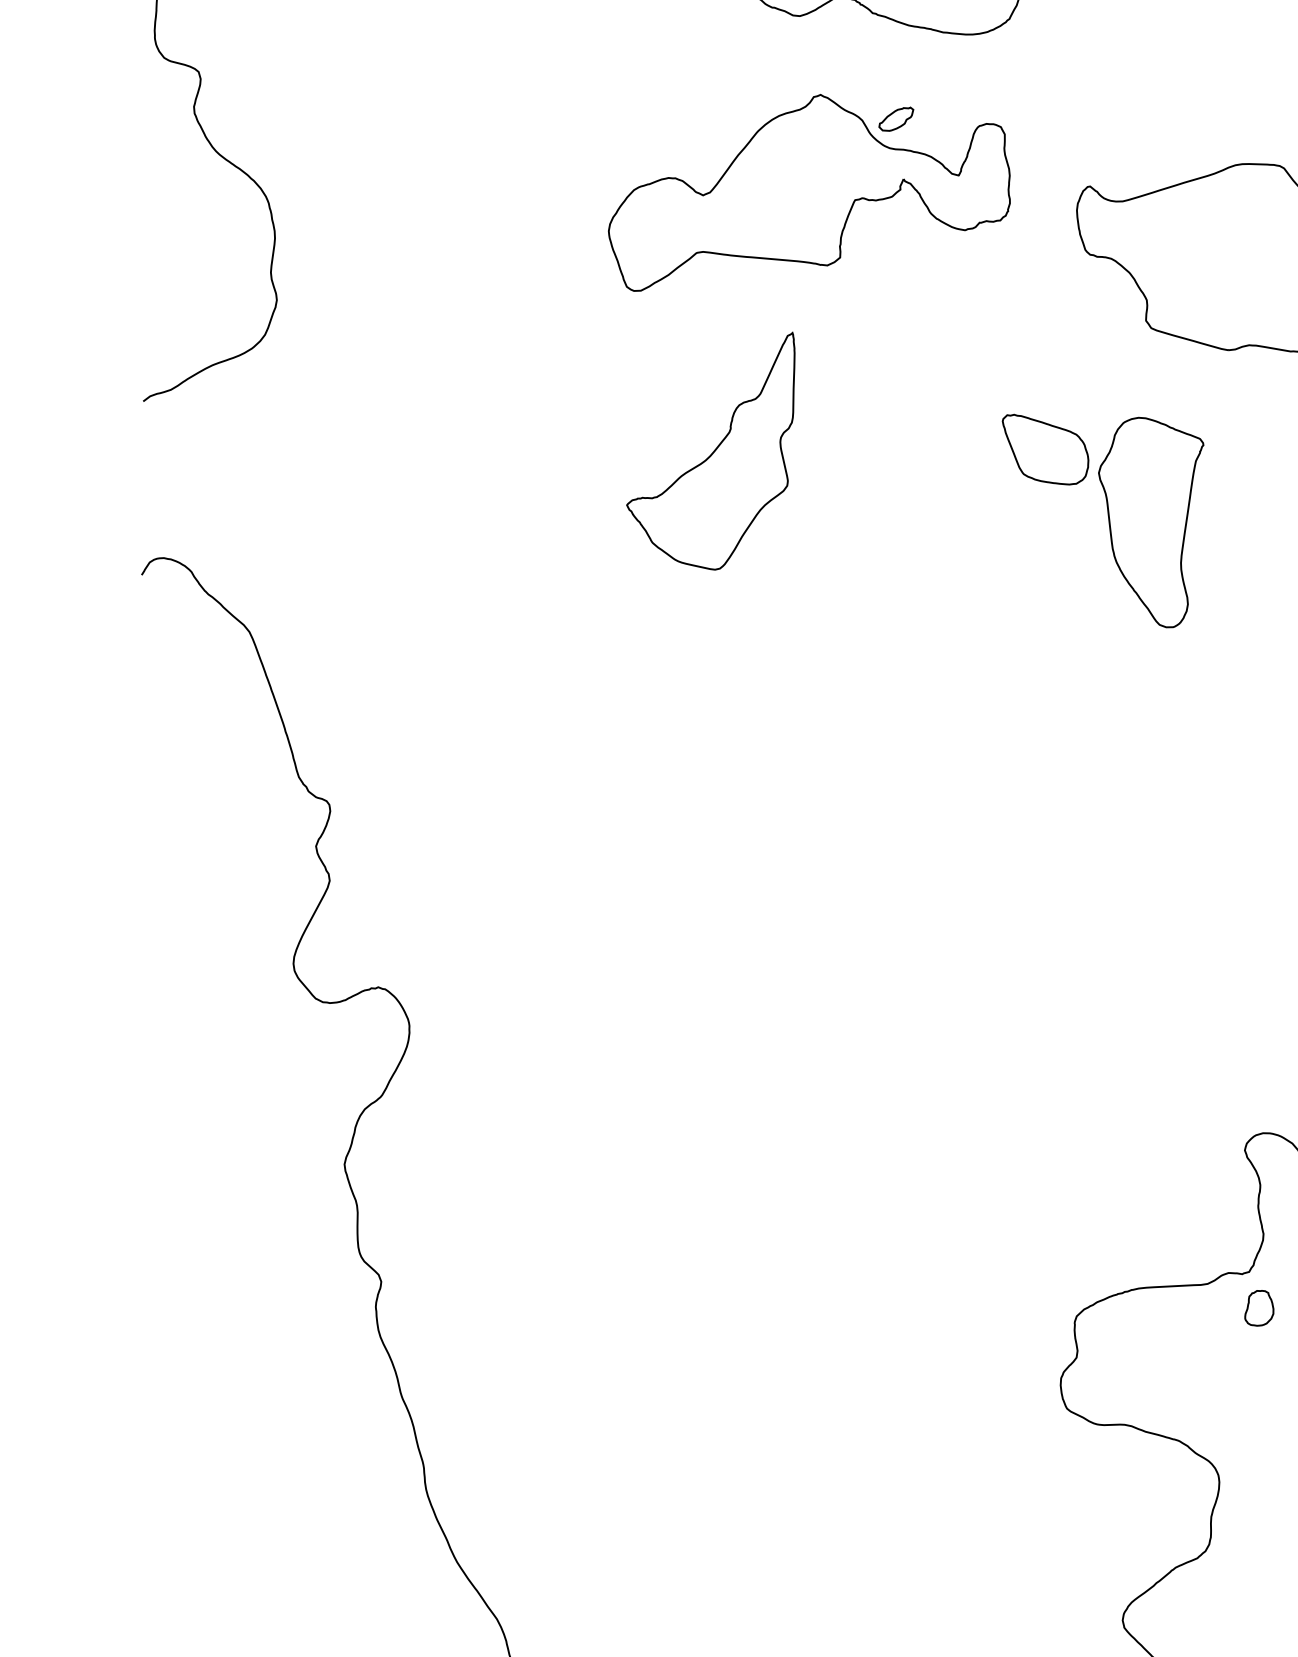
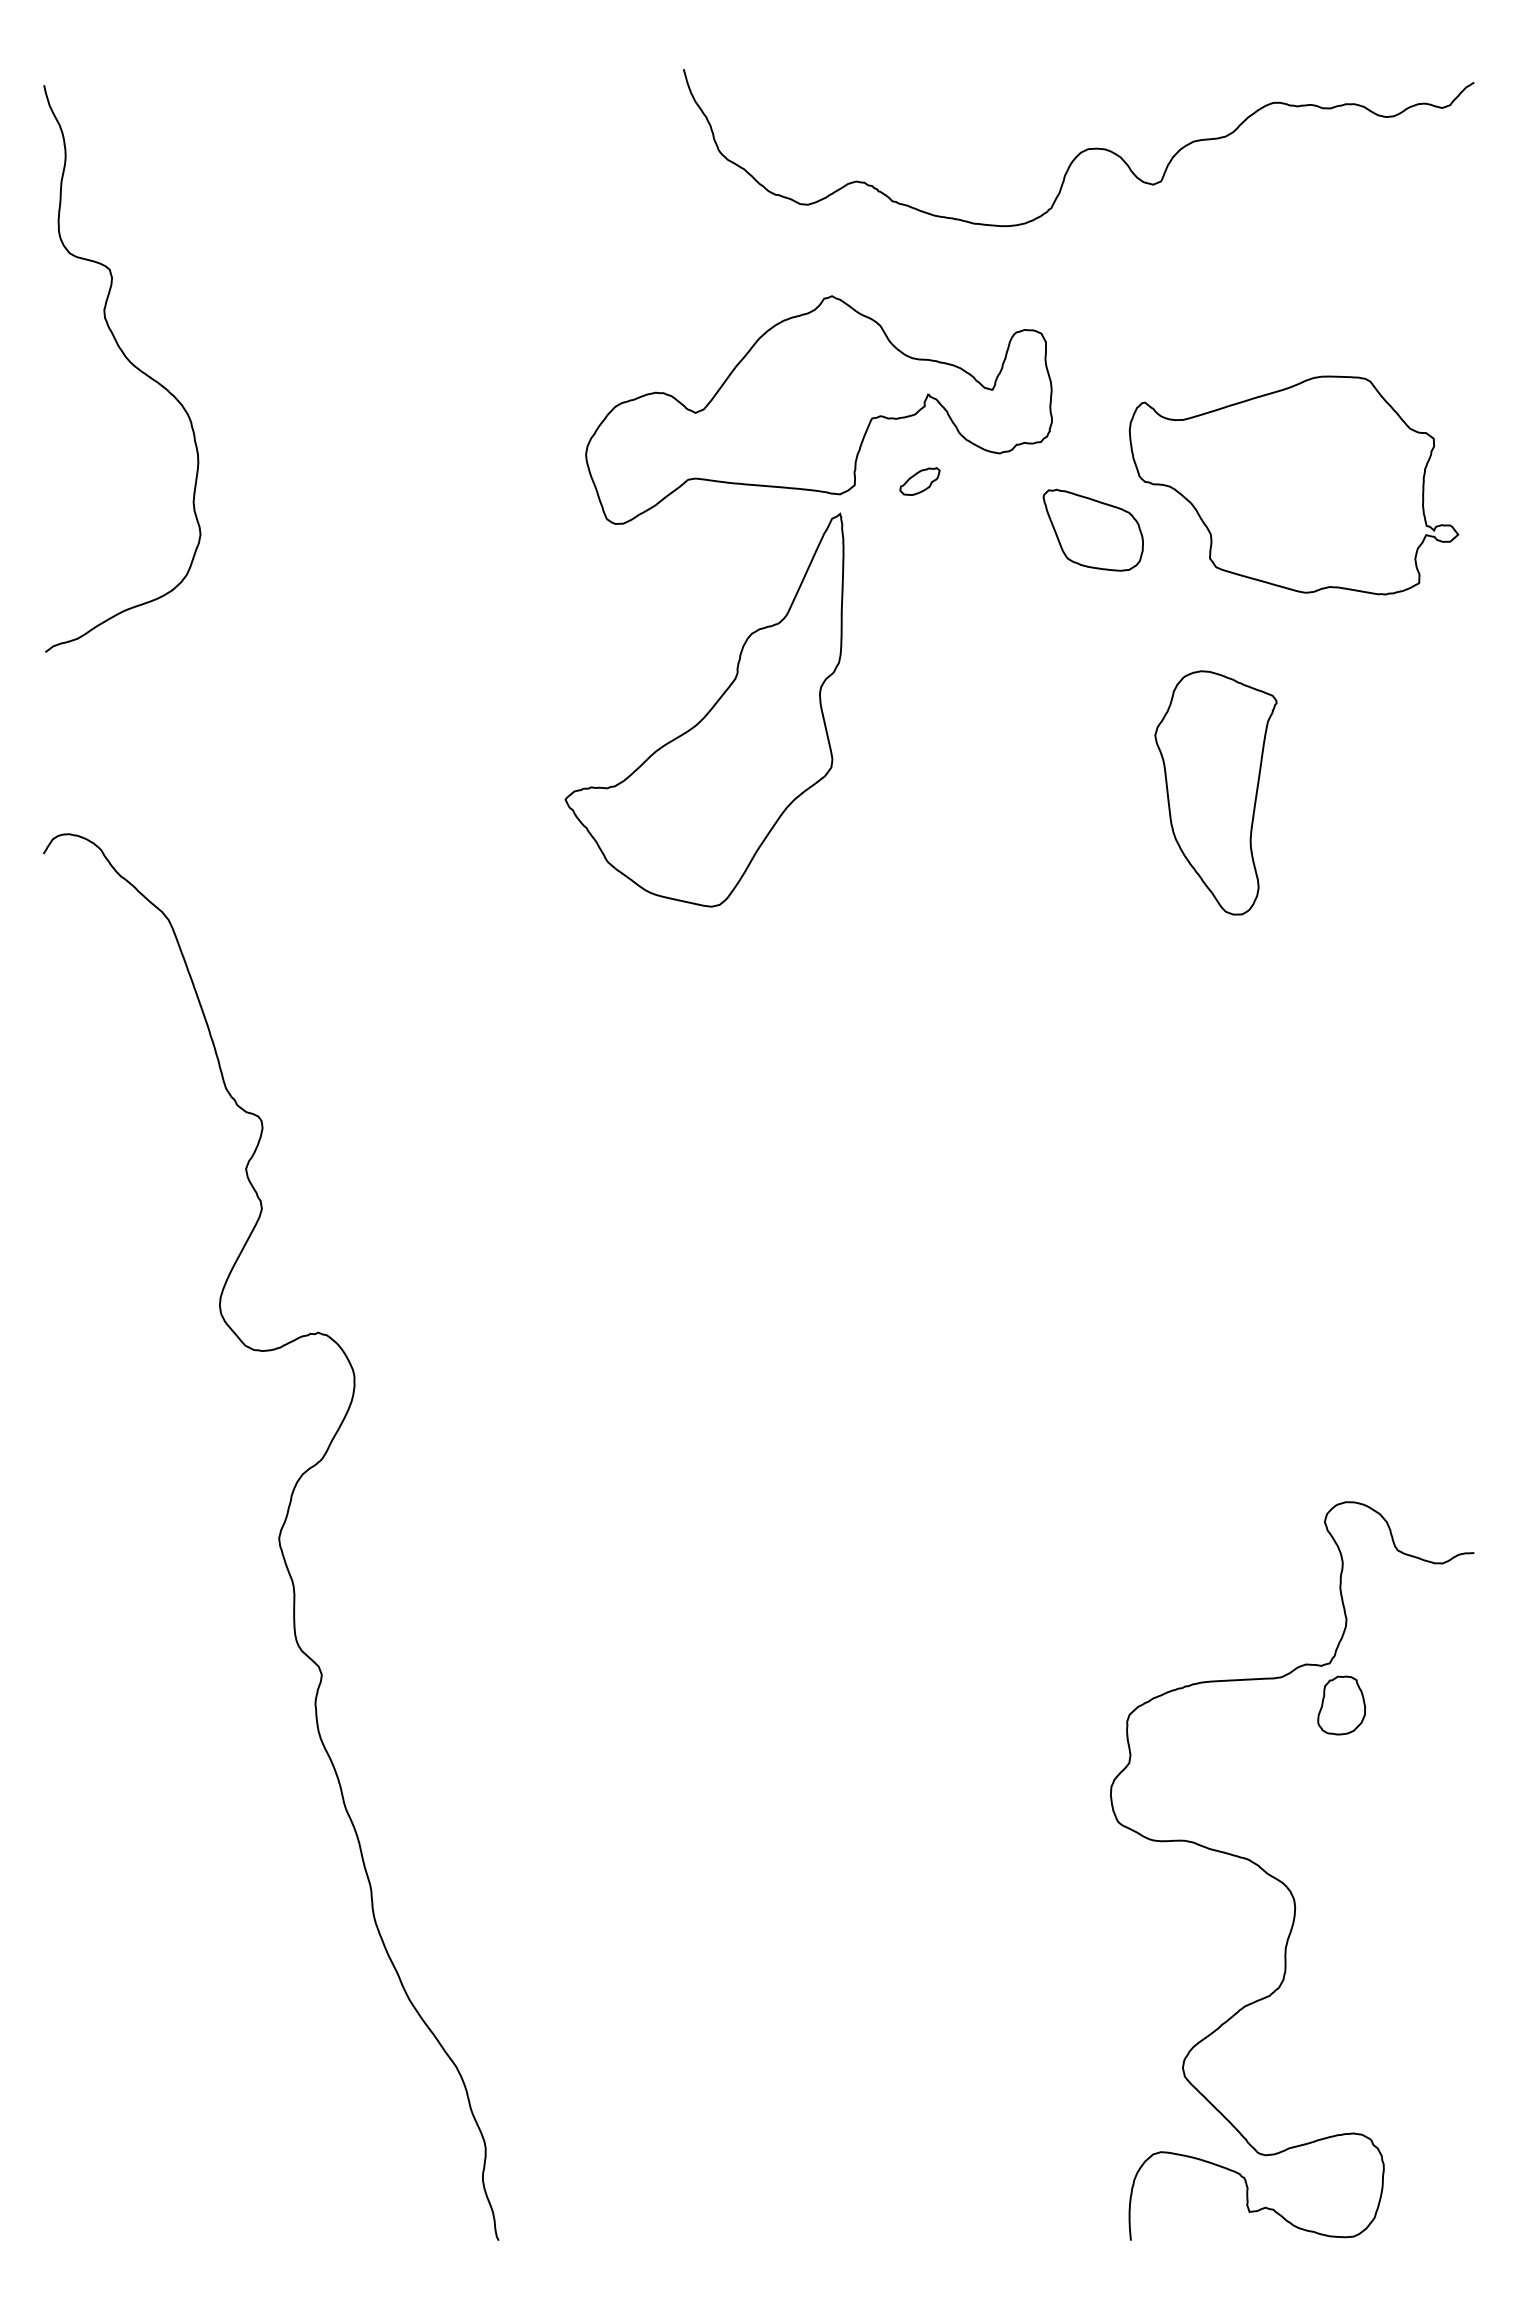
part: (895, 119) -> (919, 481), moved
part: (1044, 448) -> (1092, 529), moved
part: (710, 450) -> (704, 709), size x1.43
part: (1259, 1308) -> (1341, 1705), size x1.43

